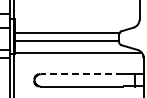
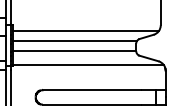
line: (76, 24) -> (85, 31), added
line: (81, 74) -> (91, 90), dashed -> solid

